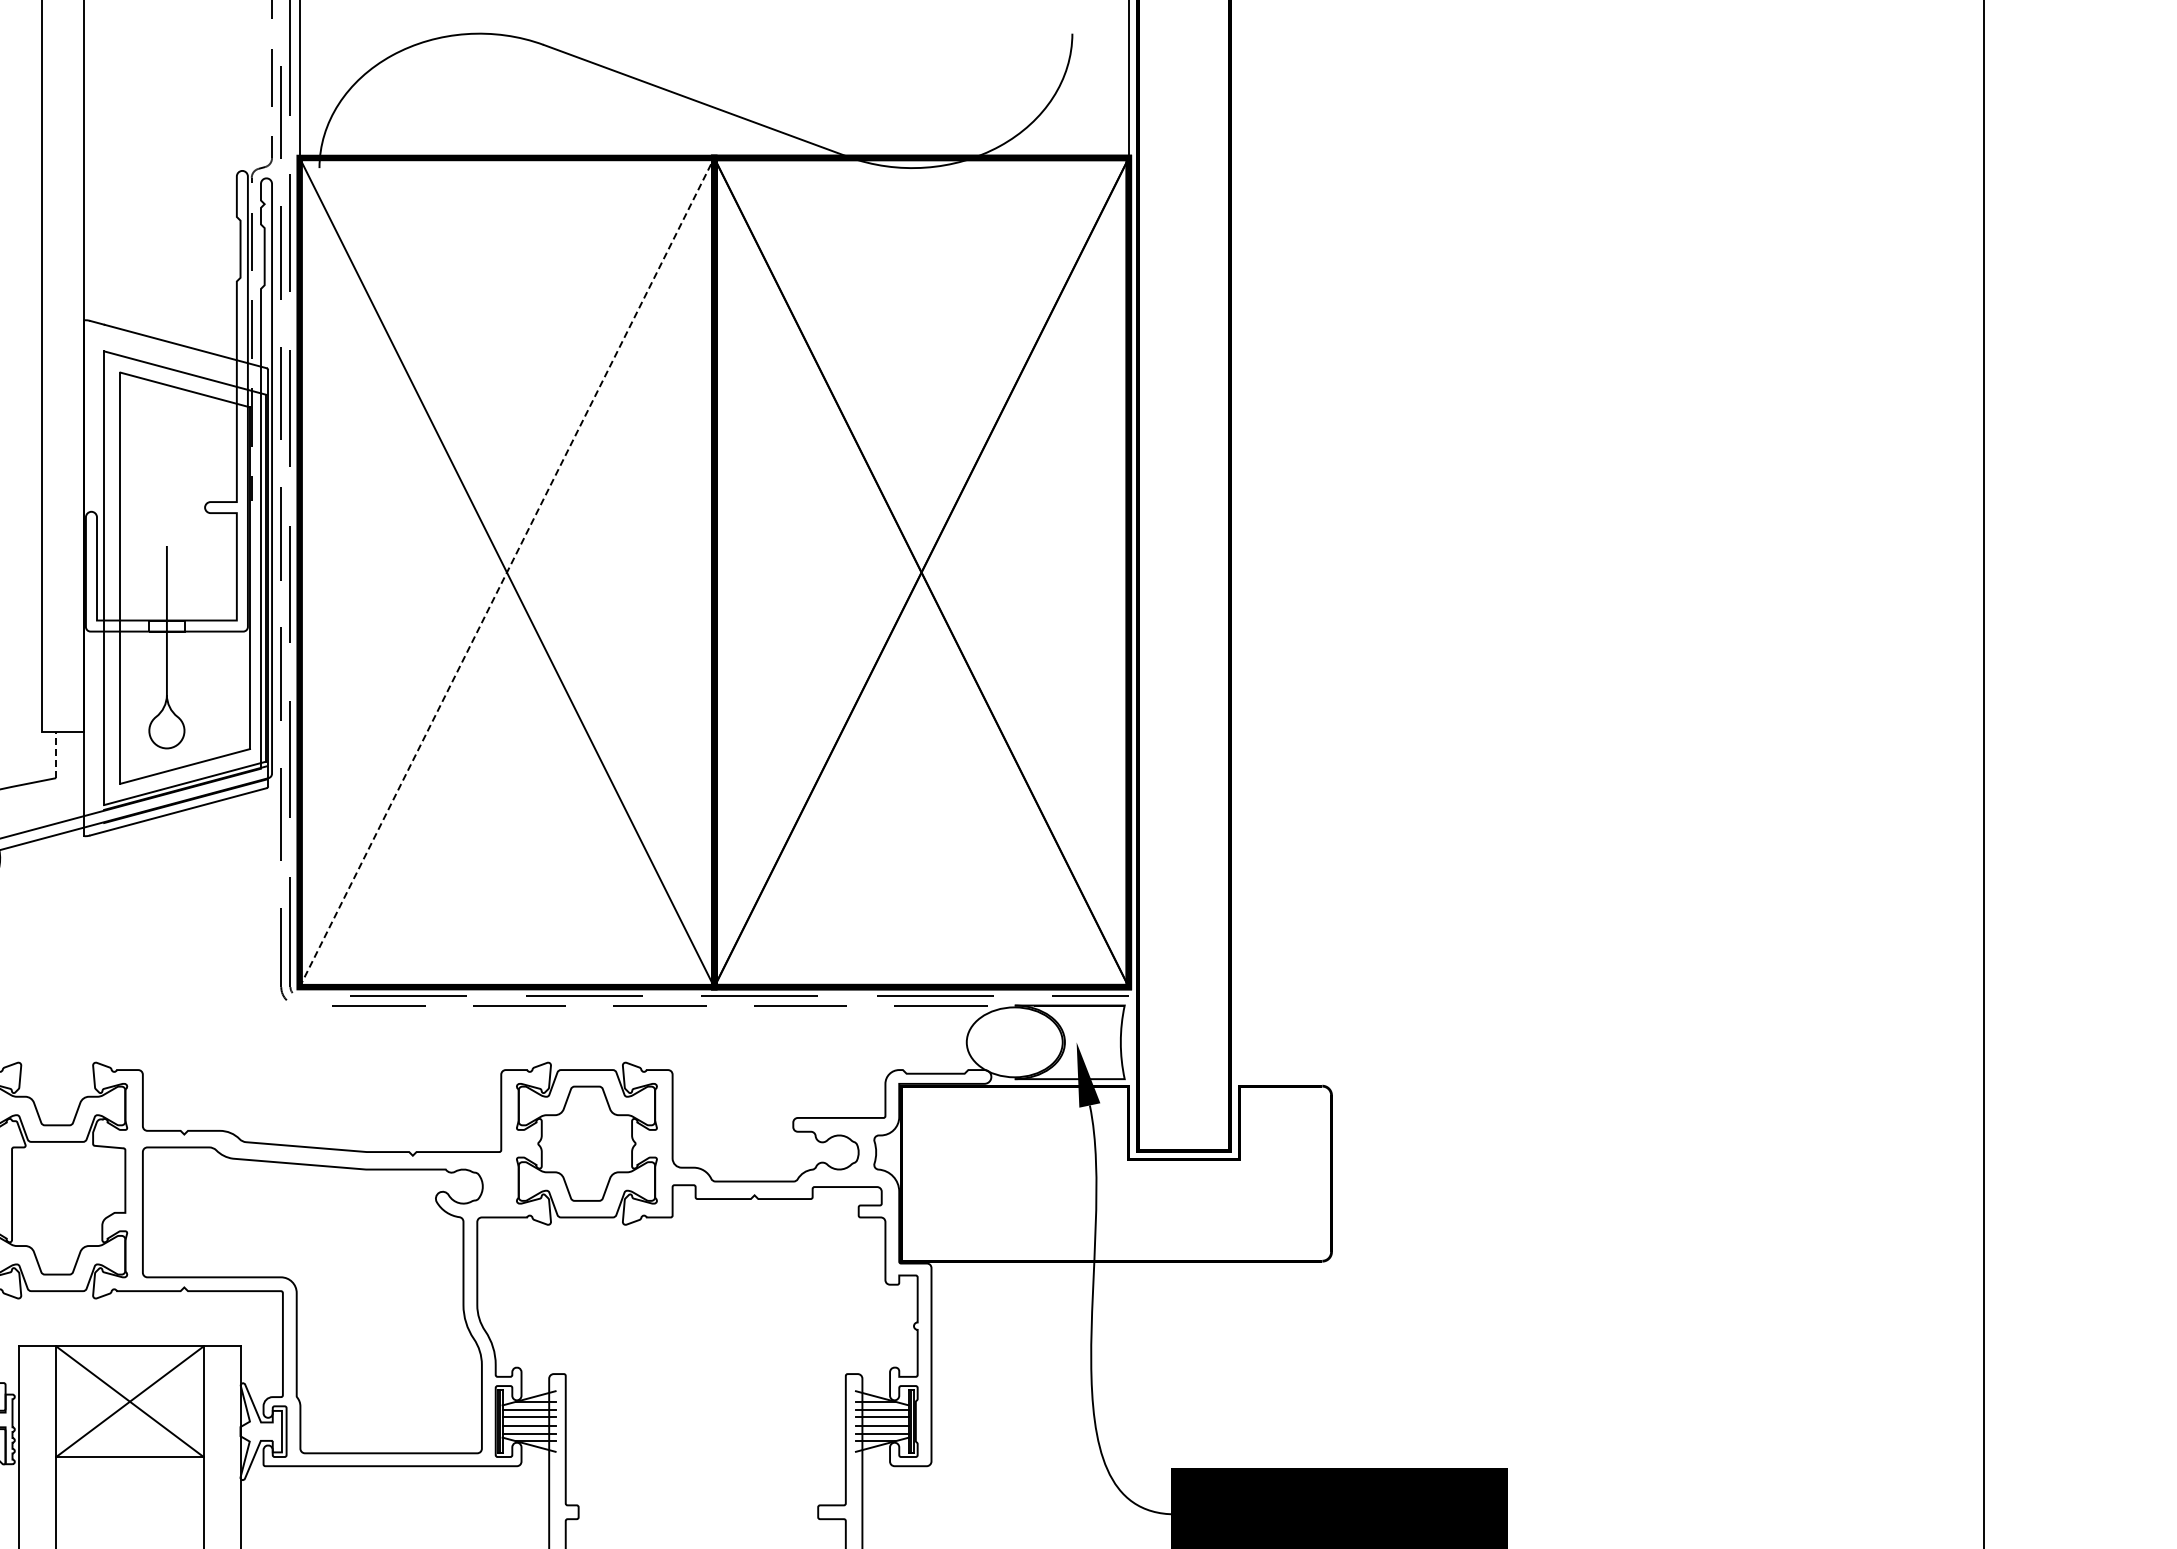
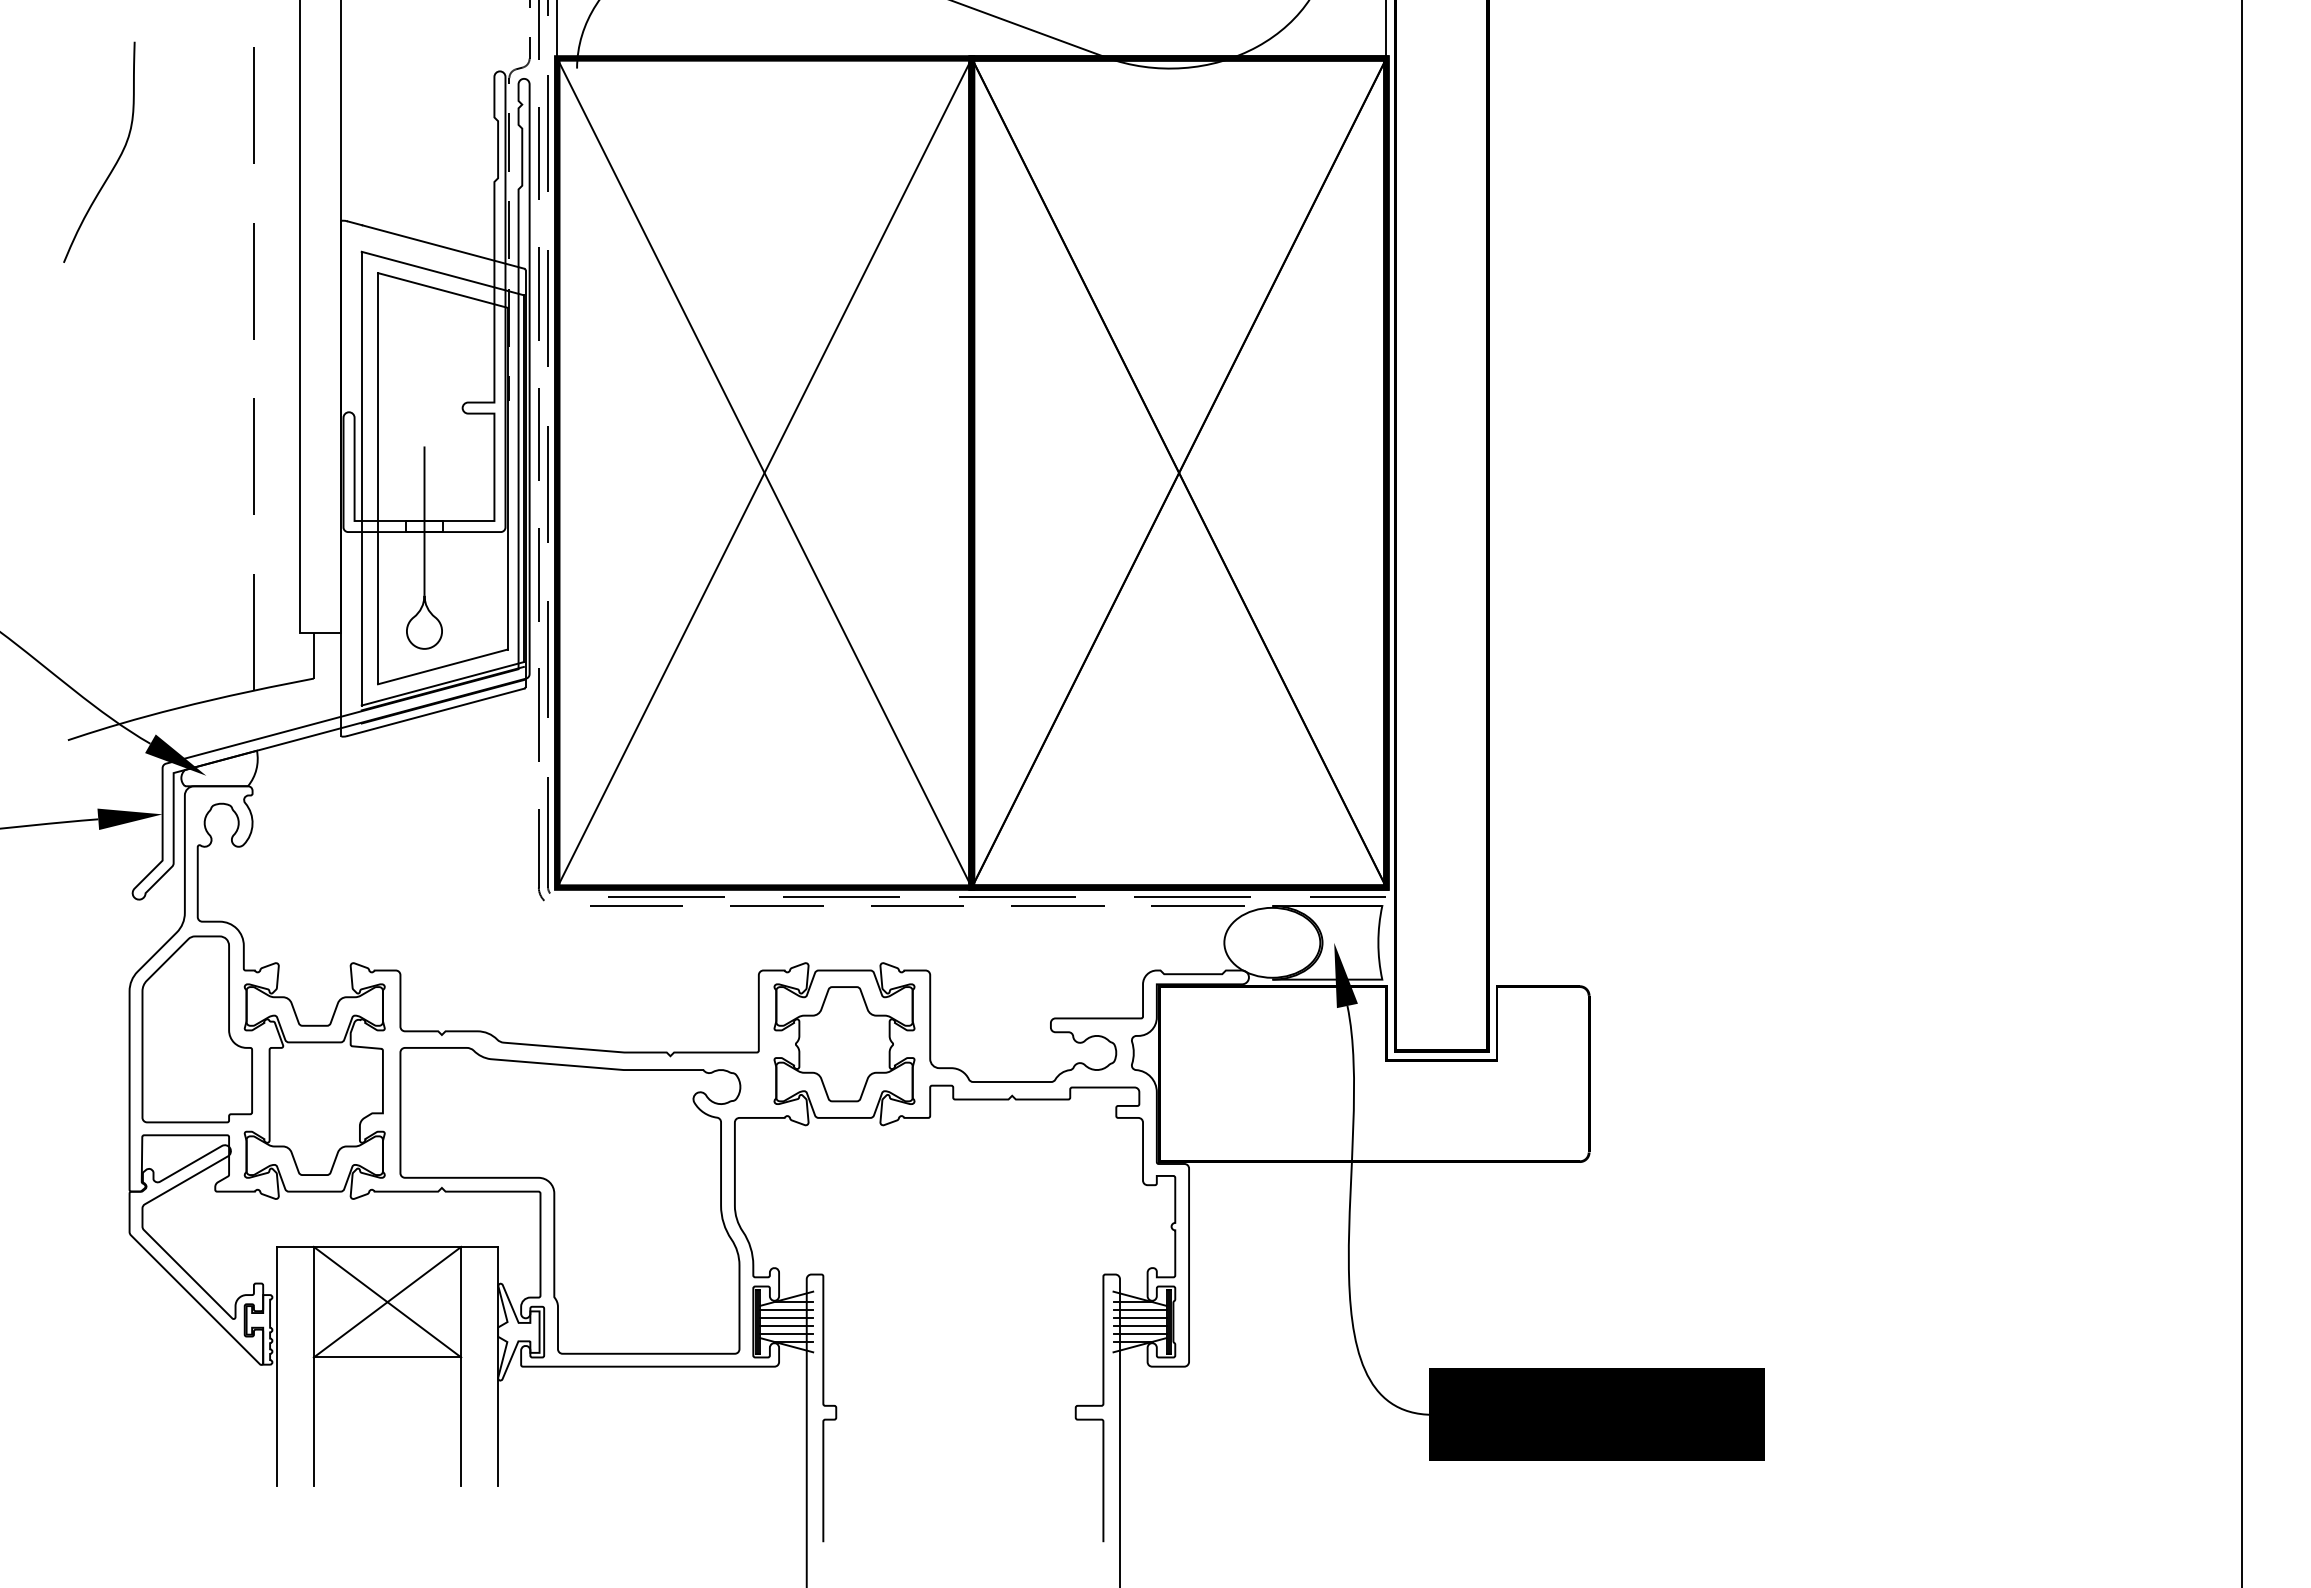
line: (506, 573) -> (764, 473), dashed -> solid
line: (55, 754) -> (313, 654), dashed -> solid

